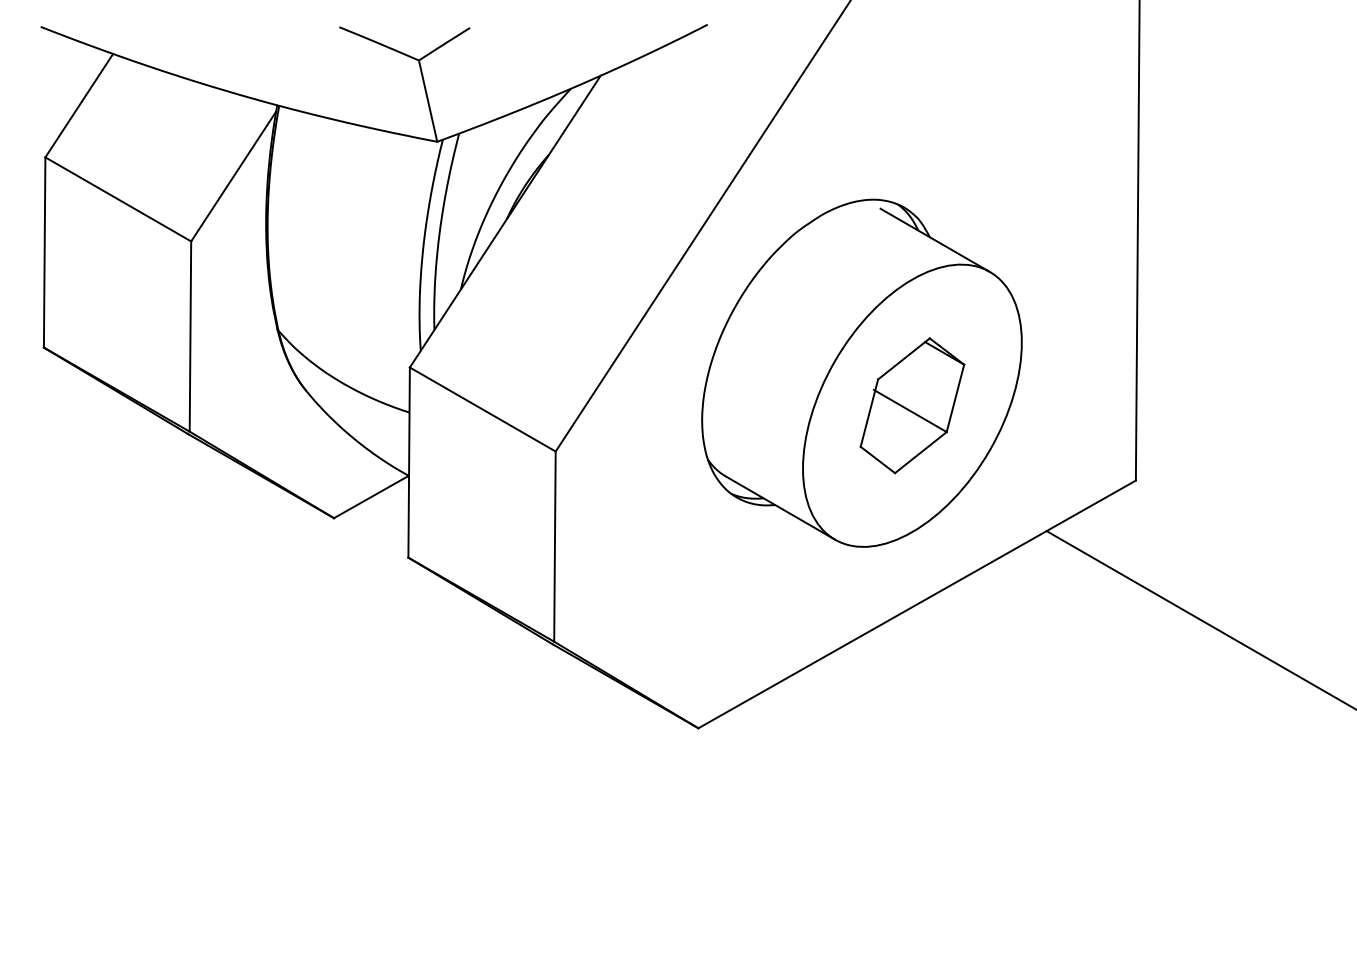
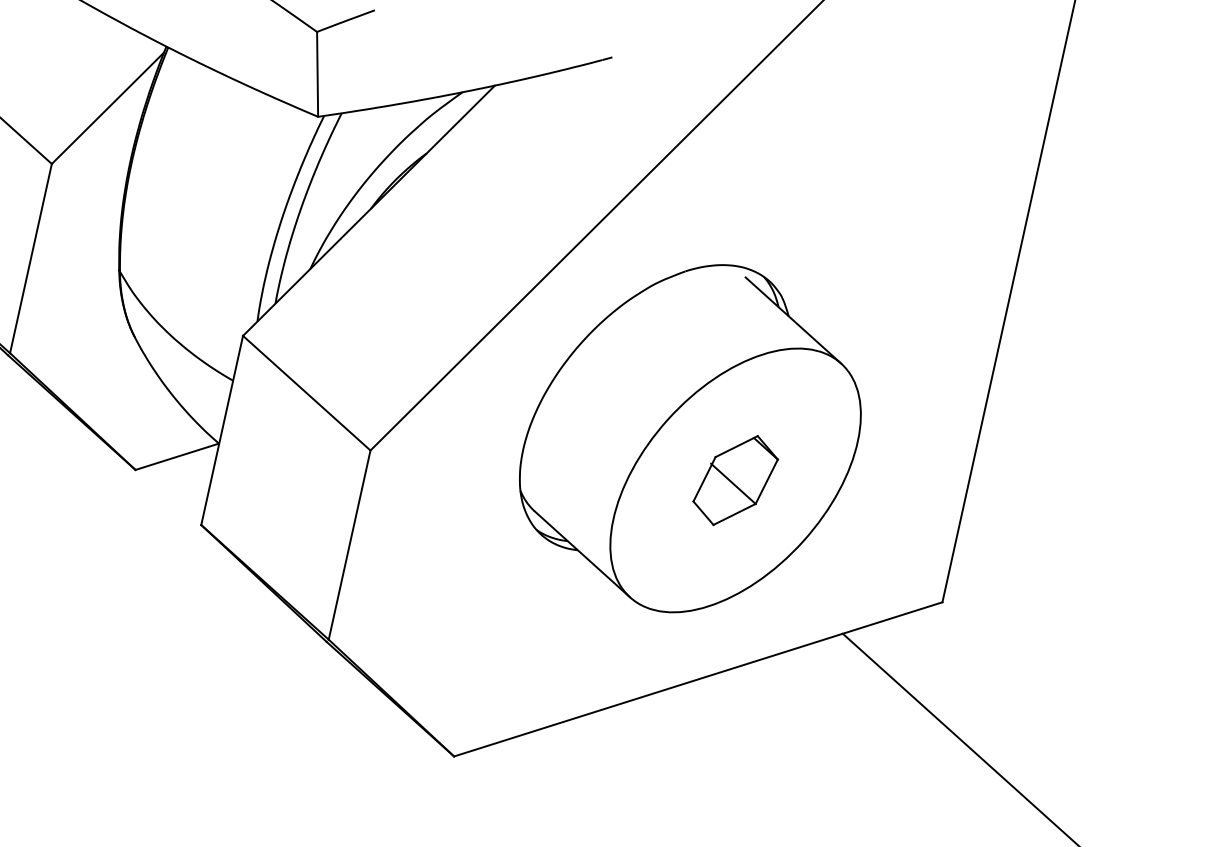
part: (912, 405) -> (735, 480), size x0.7

